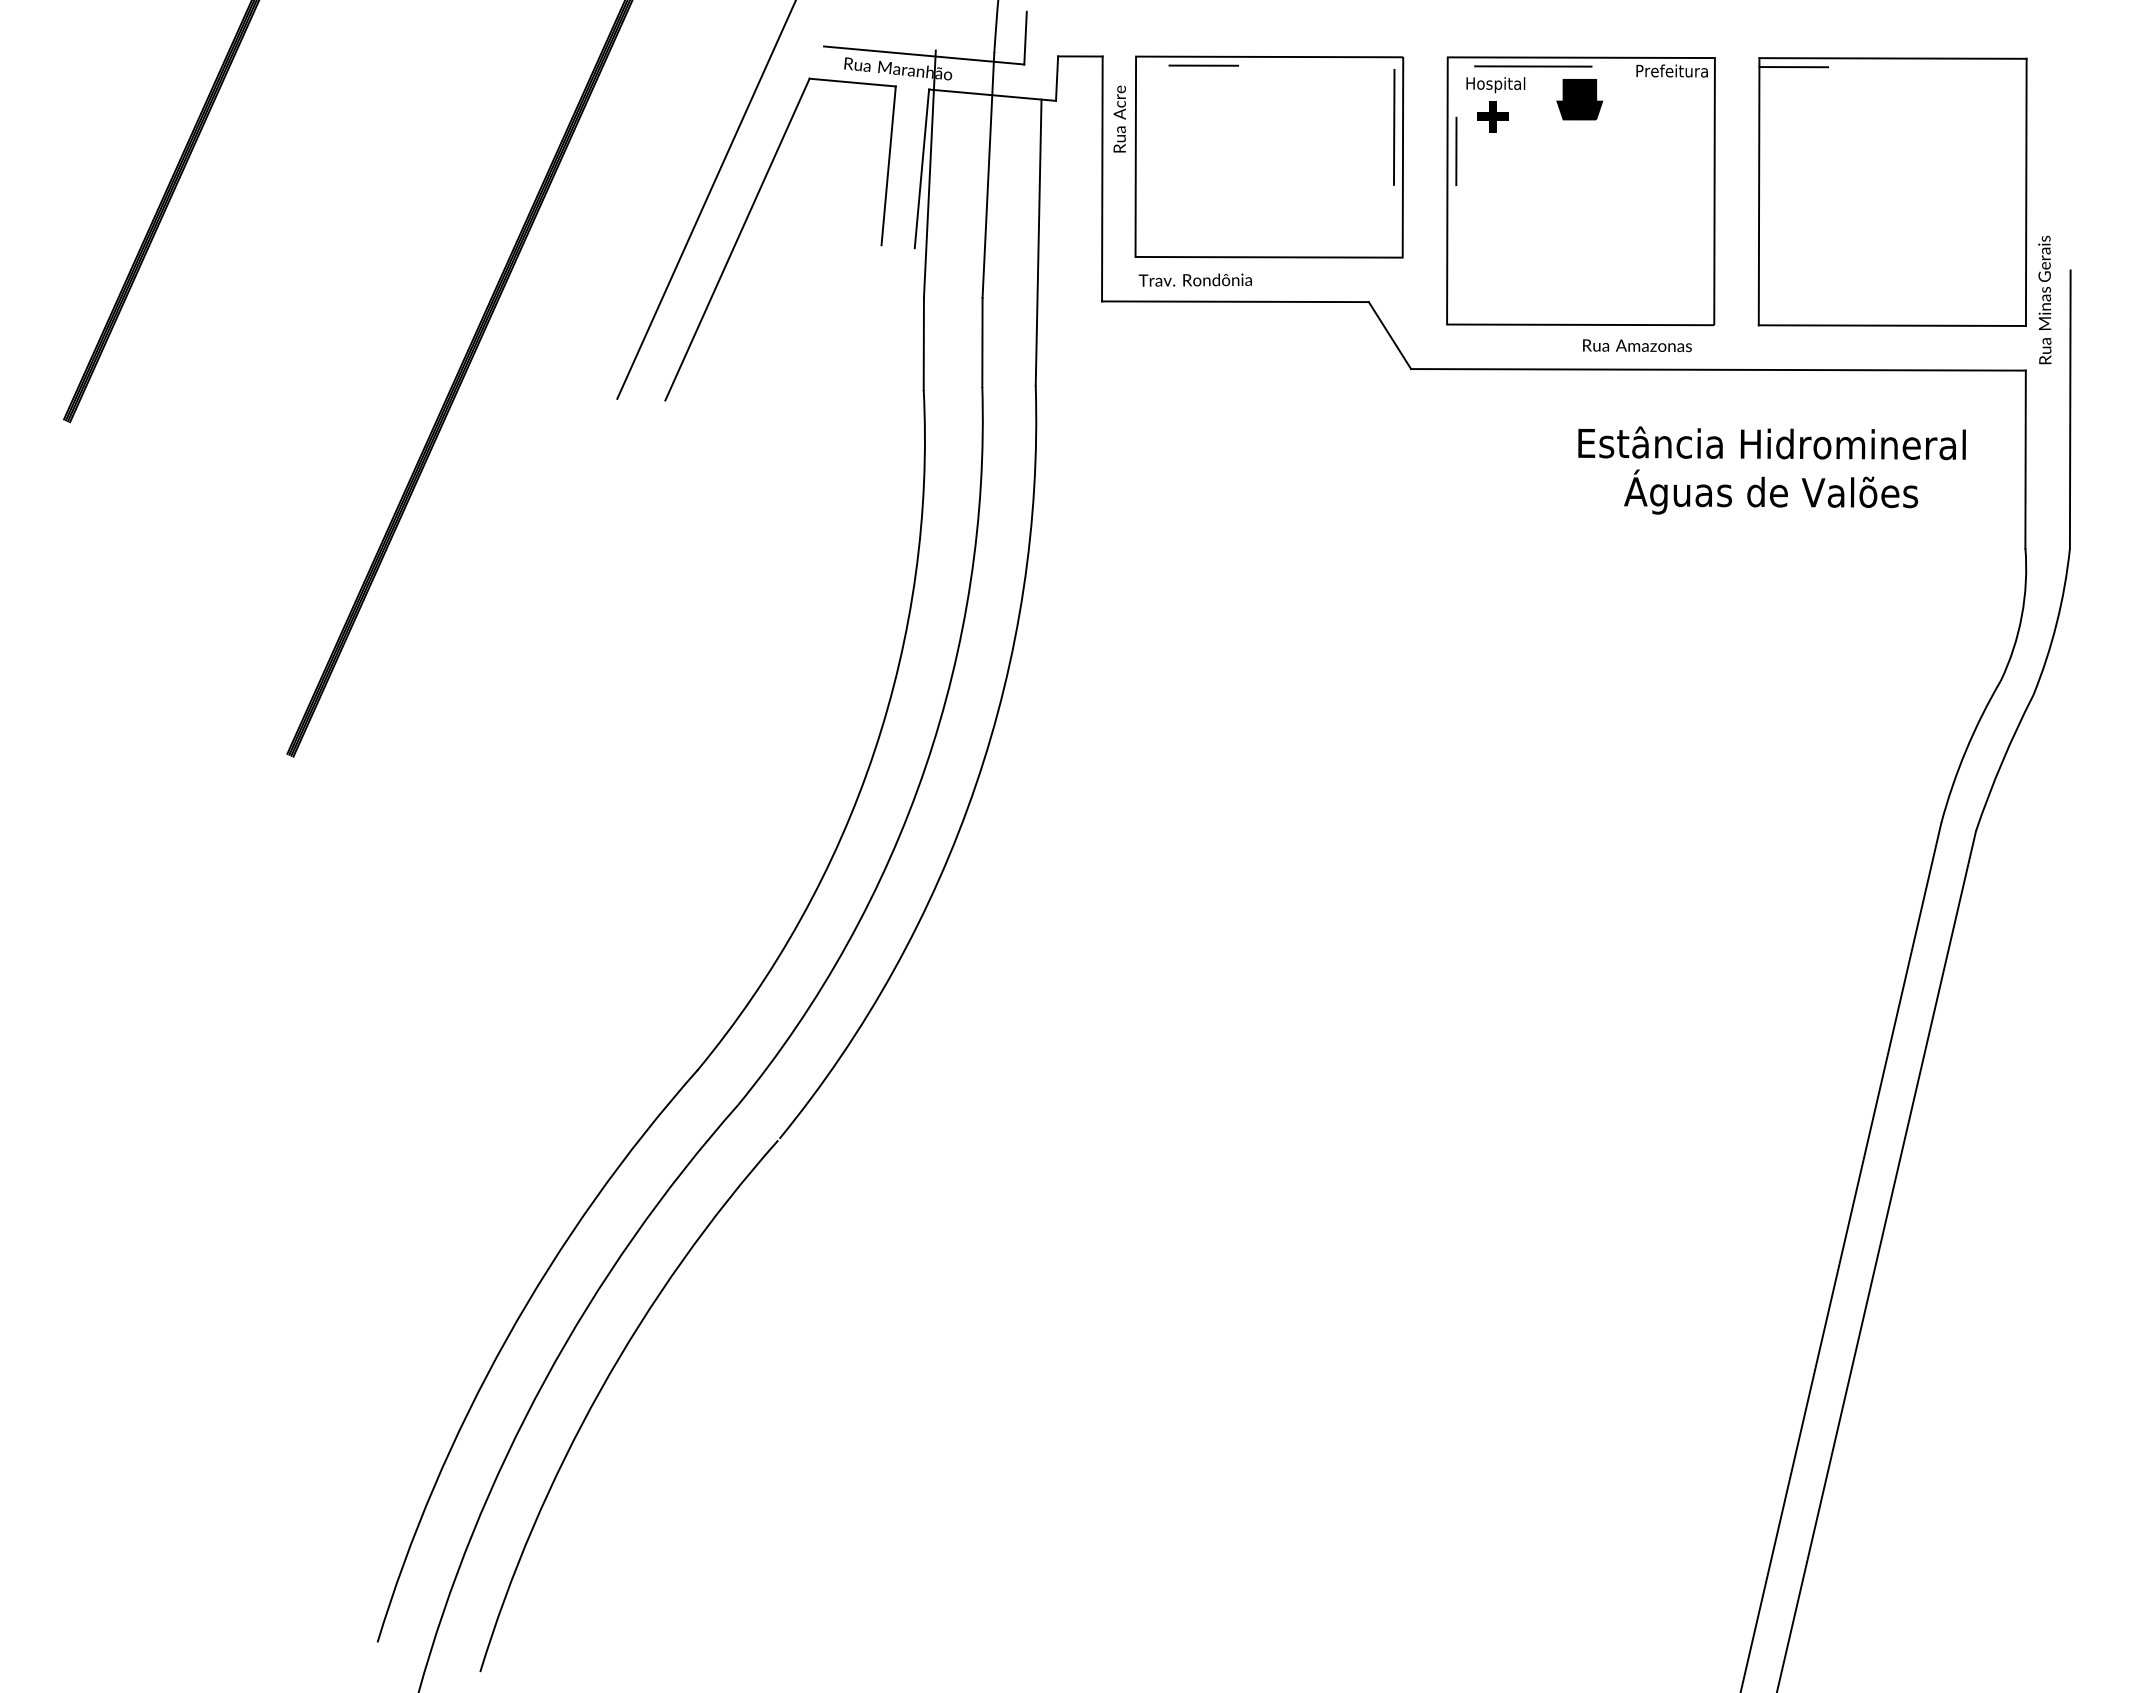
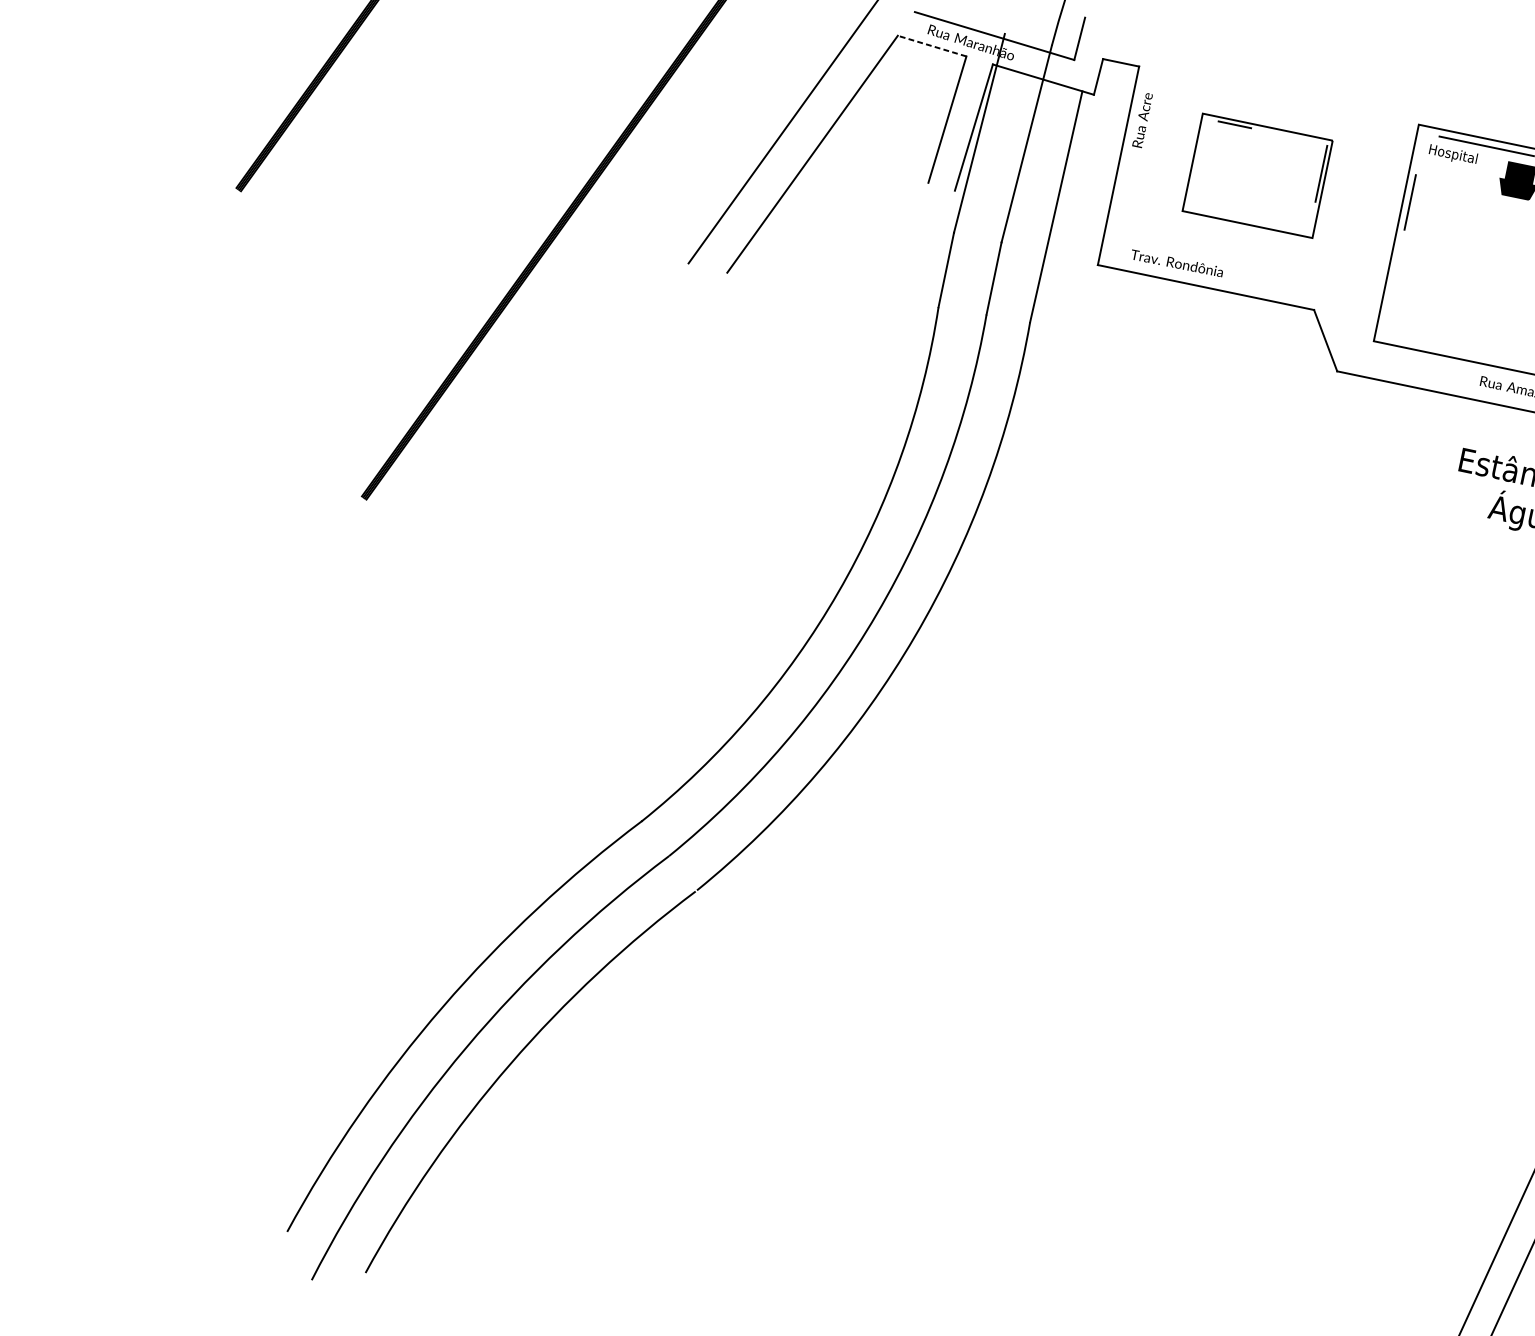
line: (852, 82) -> (931, 46), solid -> dashed
part: (1492, 116) -> (1445, 180), removed
part: (1269, 156) -> (1257, 175), size x0.6

